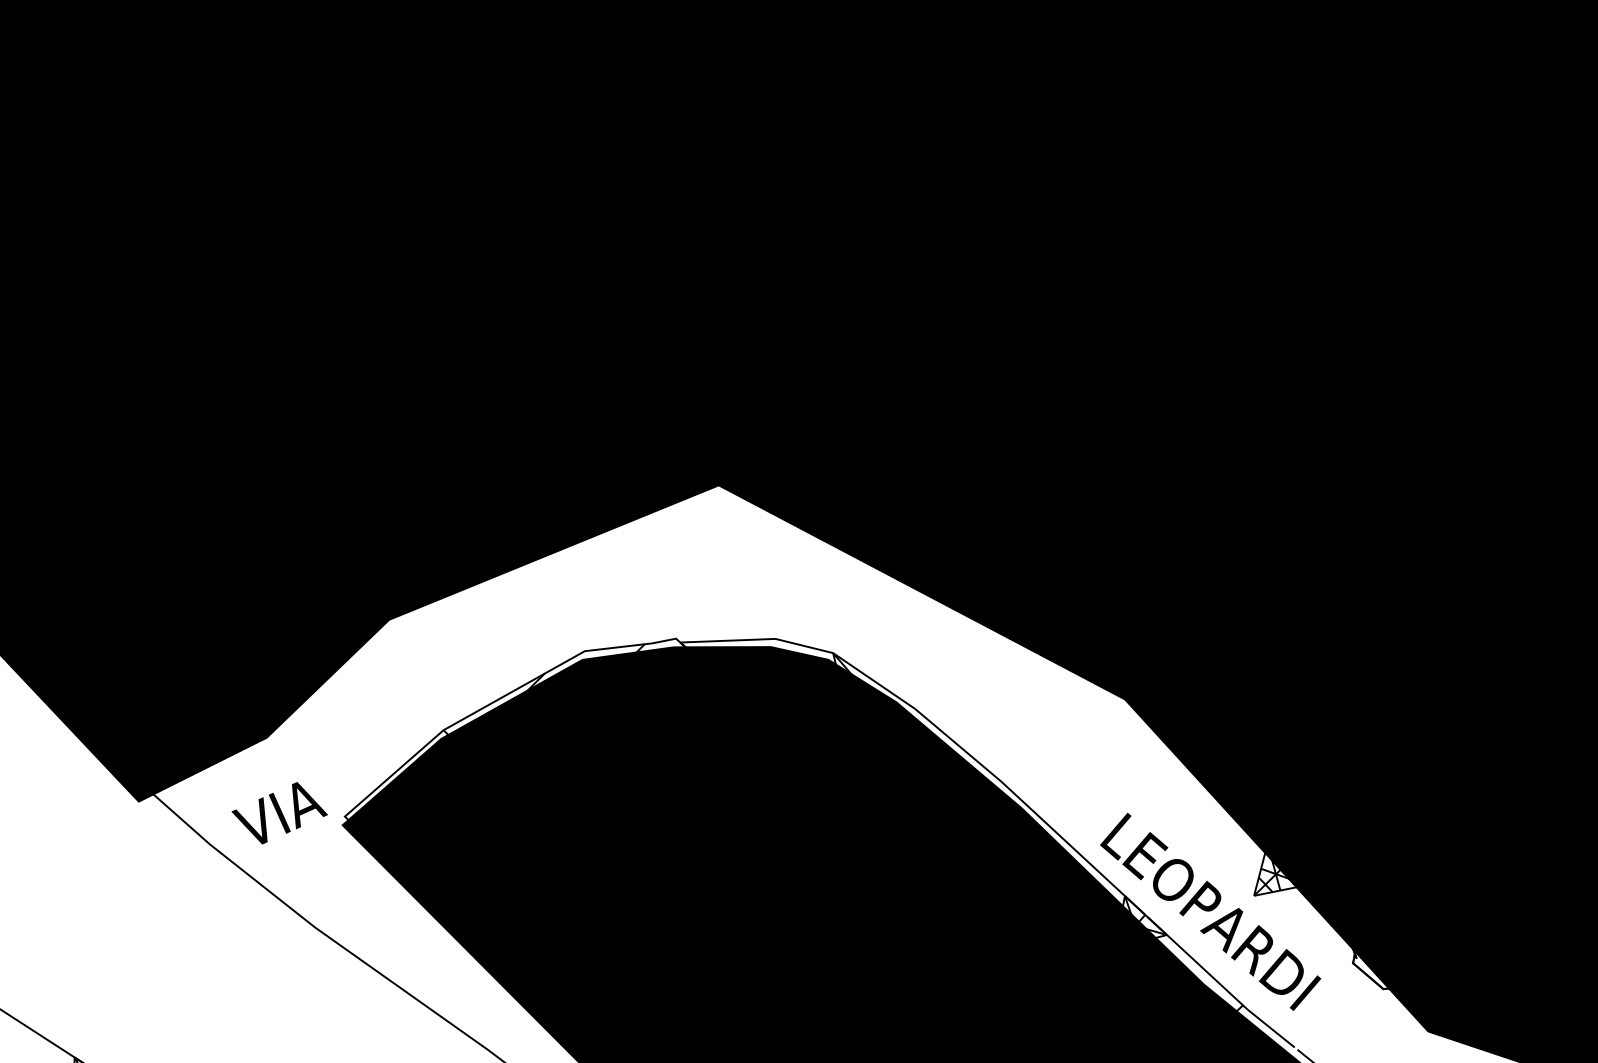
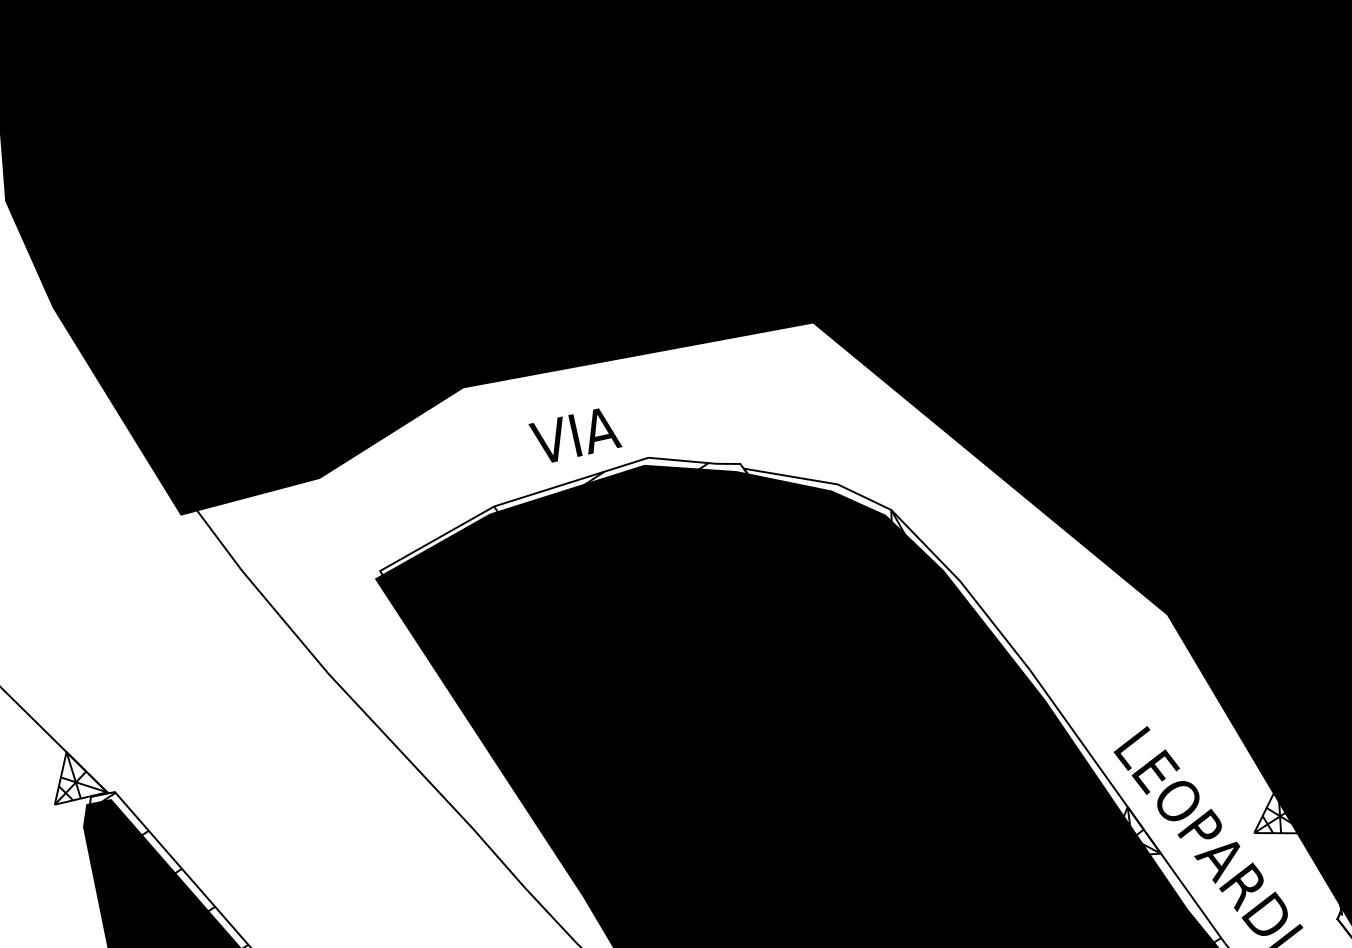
text: (279, 813) -> (575, 435), moved

